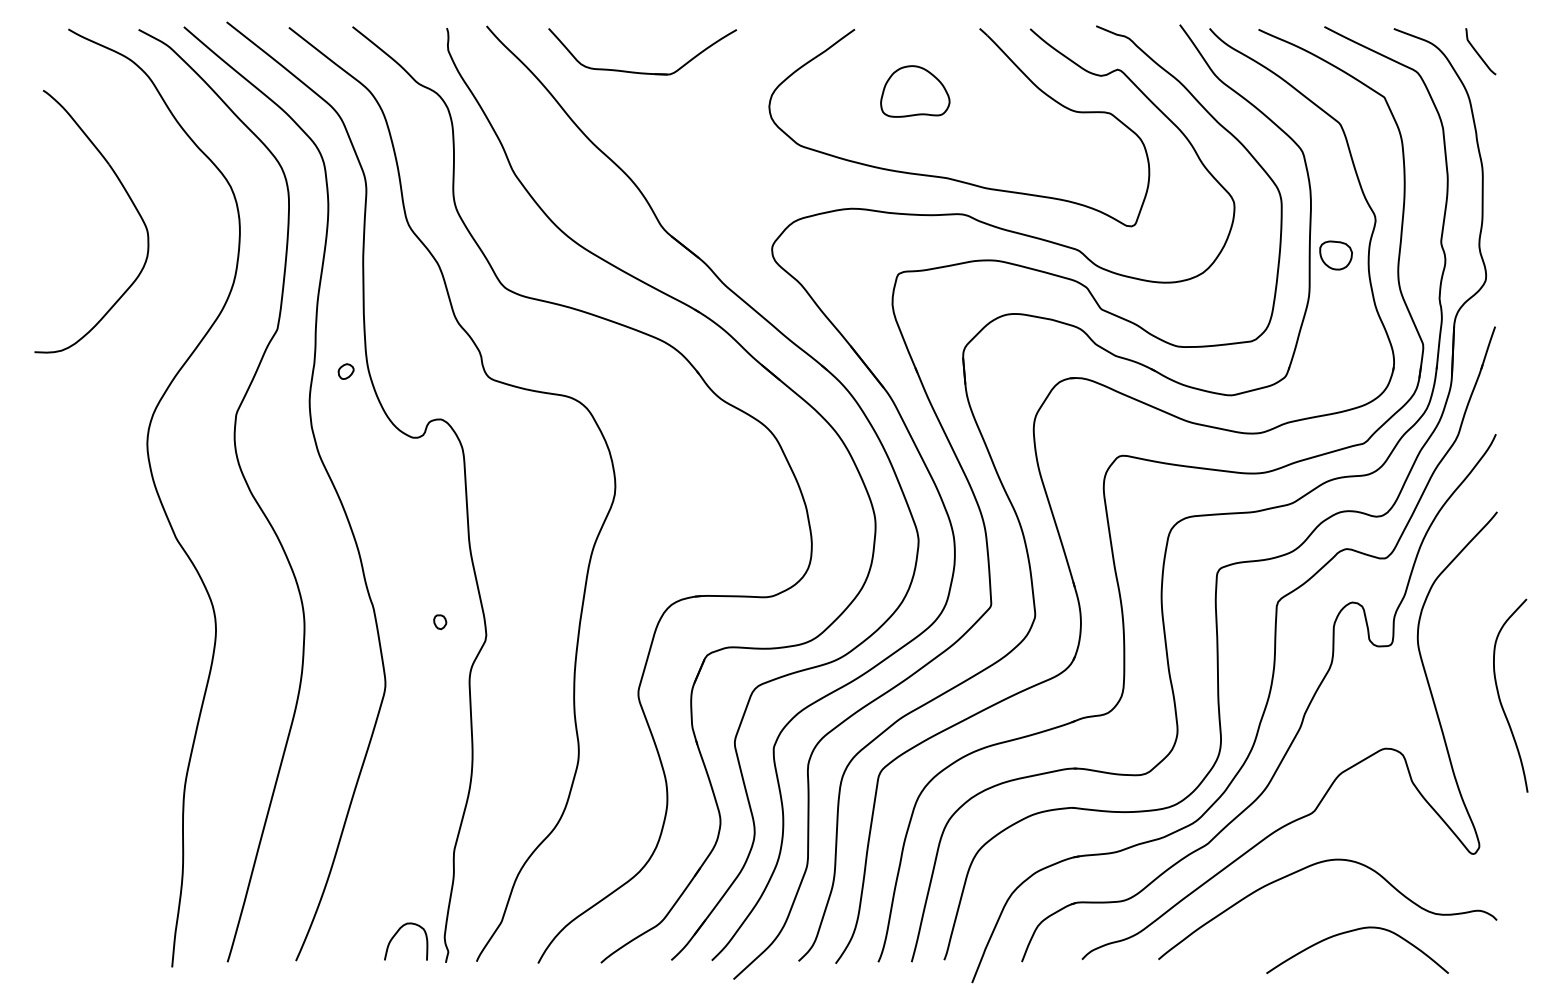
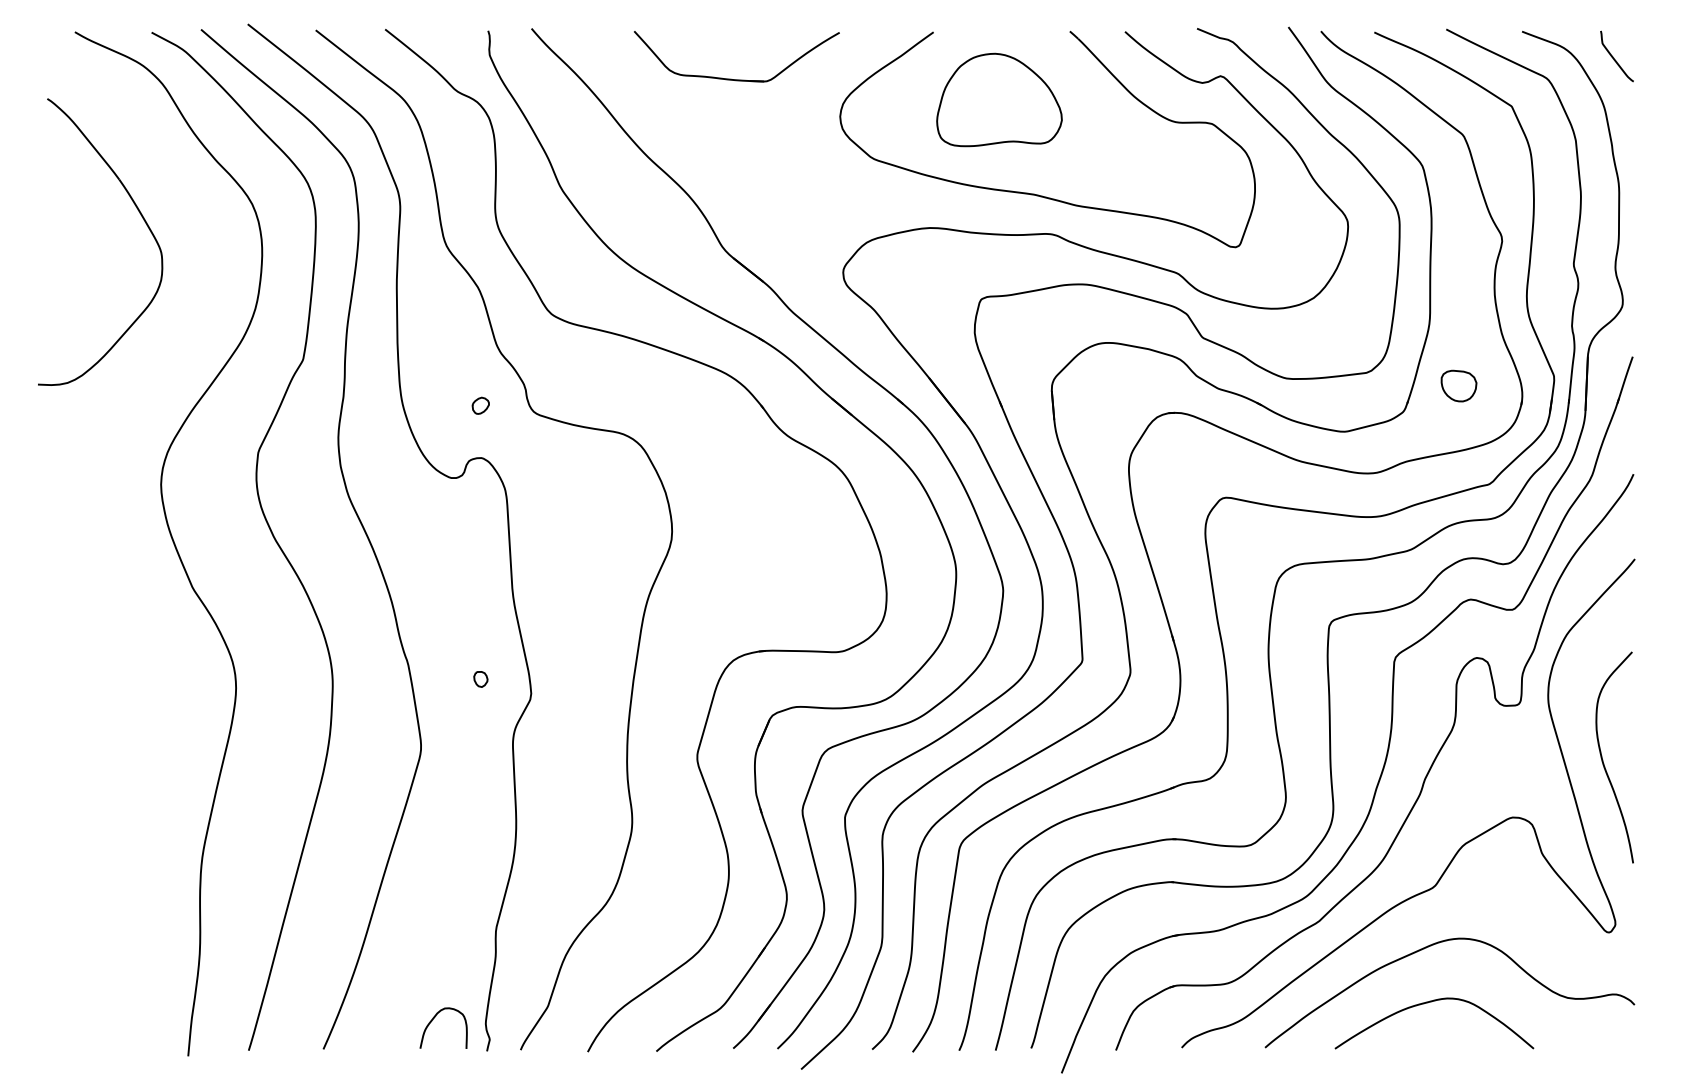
part: (642, 72) -> (736, 79), moved
part: (915, 91) -> (999, 100), size x1.67
part: (1335, 255) -> (1458, 386), moved
part: (345, 371) -> (480, 405), moved
curve: (1500, 697) -> (1603, 759), moved
curve: (1354, 931) -> (1431, 1002), moved

